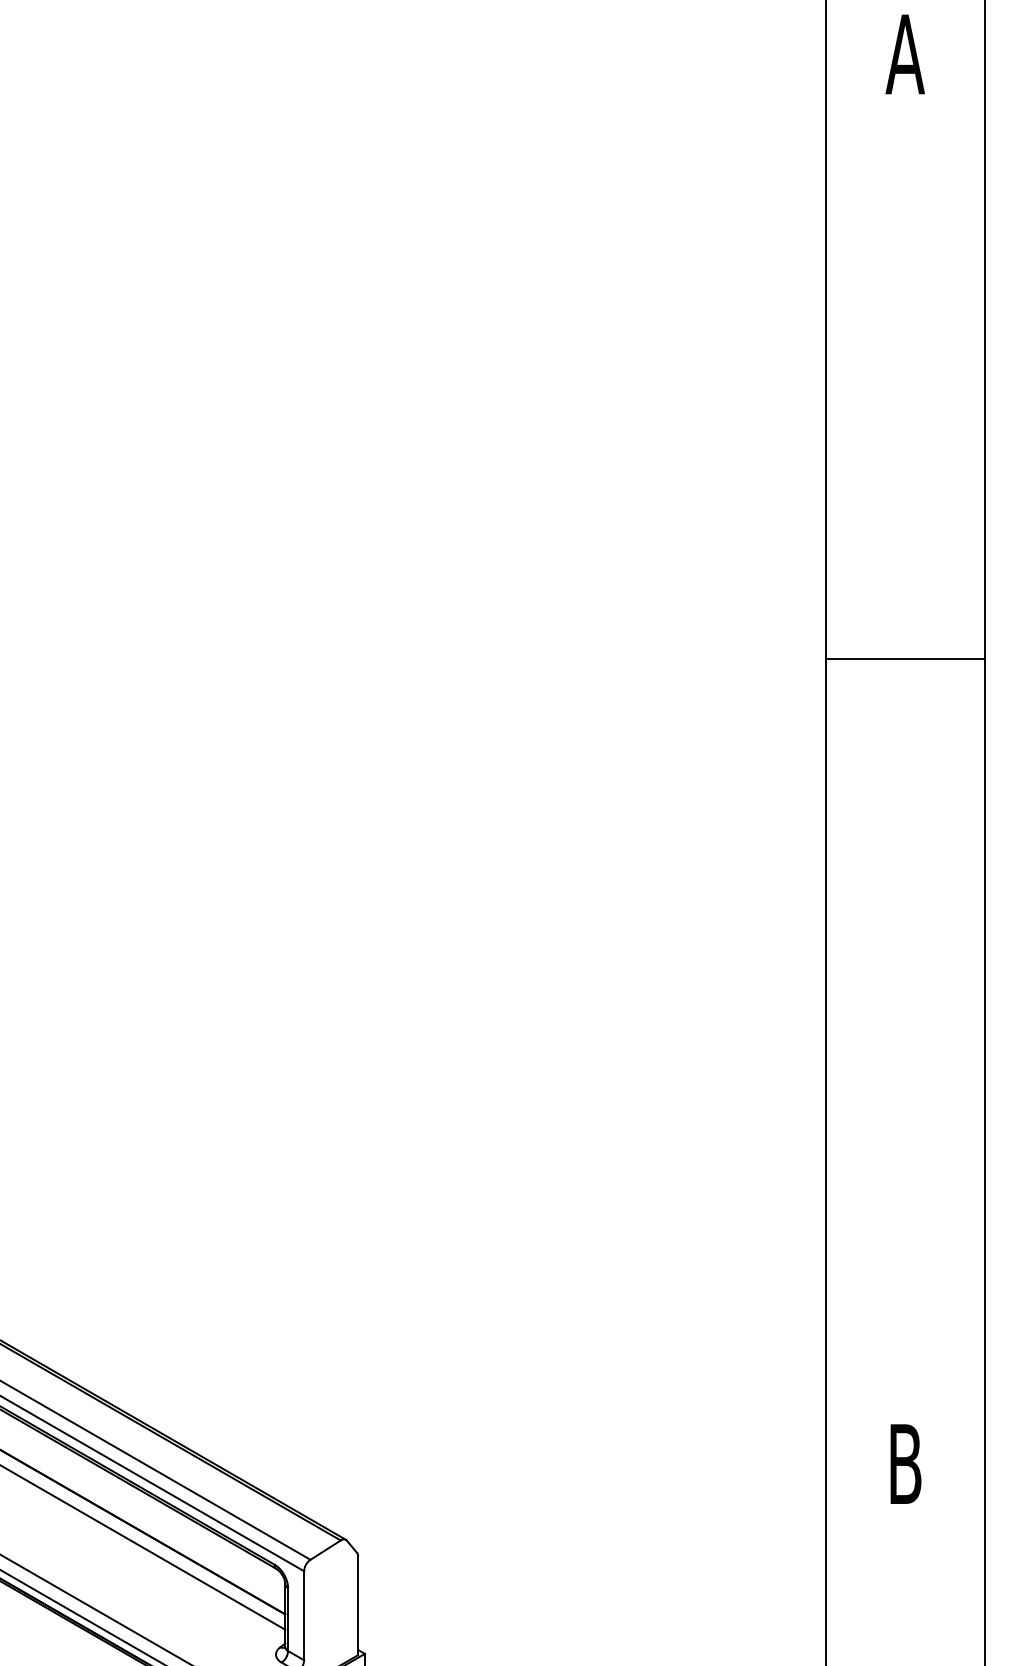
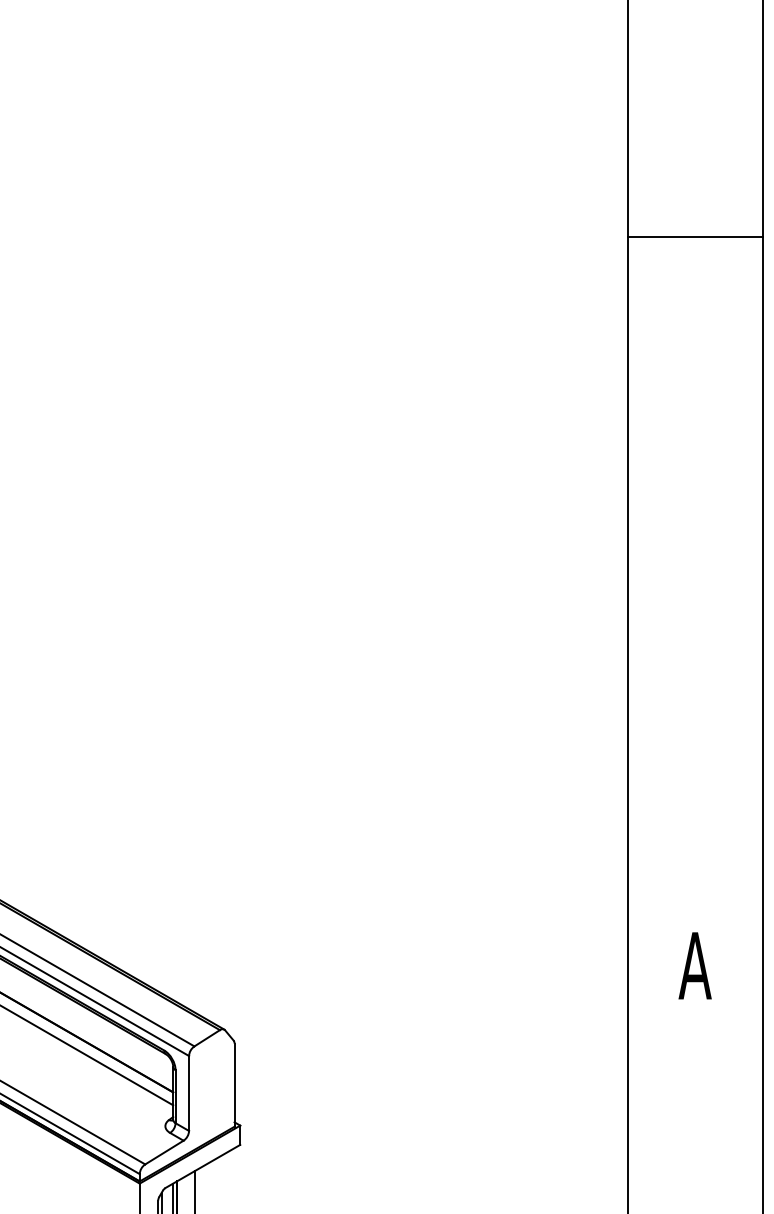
line: (905, 658) -> (695, 237), moved
text: (904, 1463) -> (694, 965), B -> A

